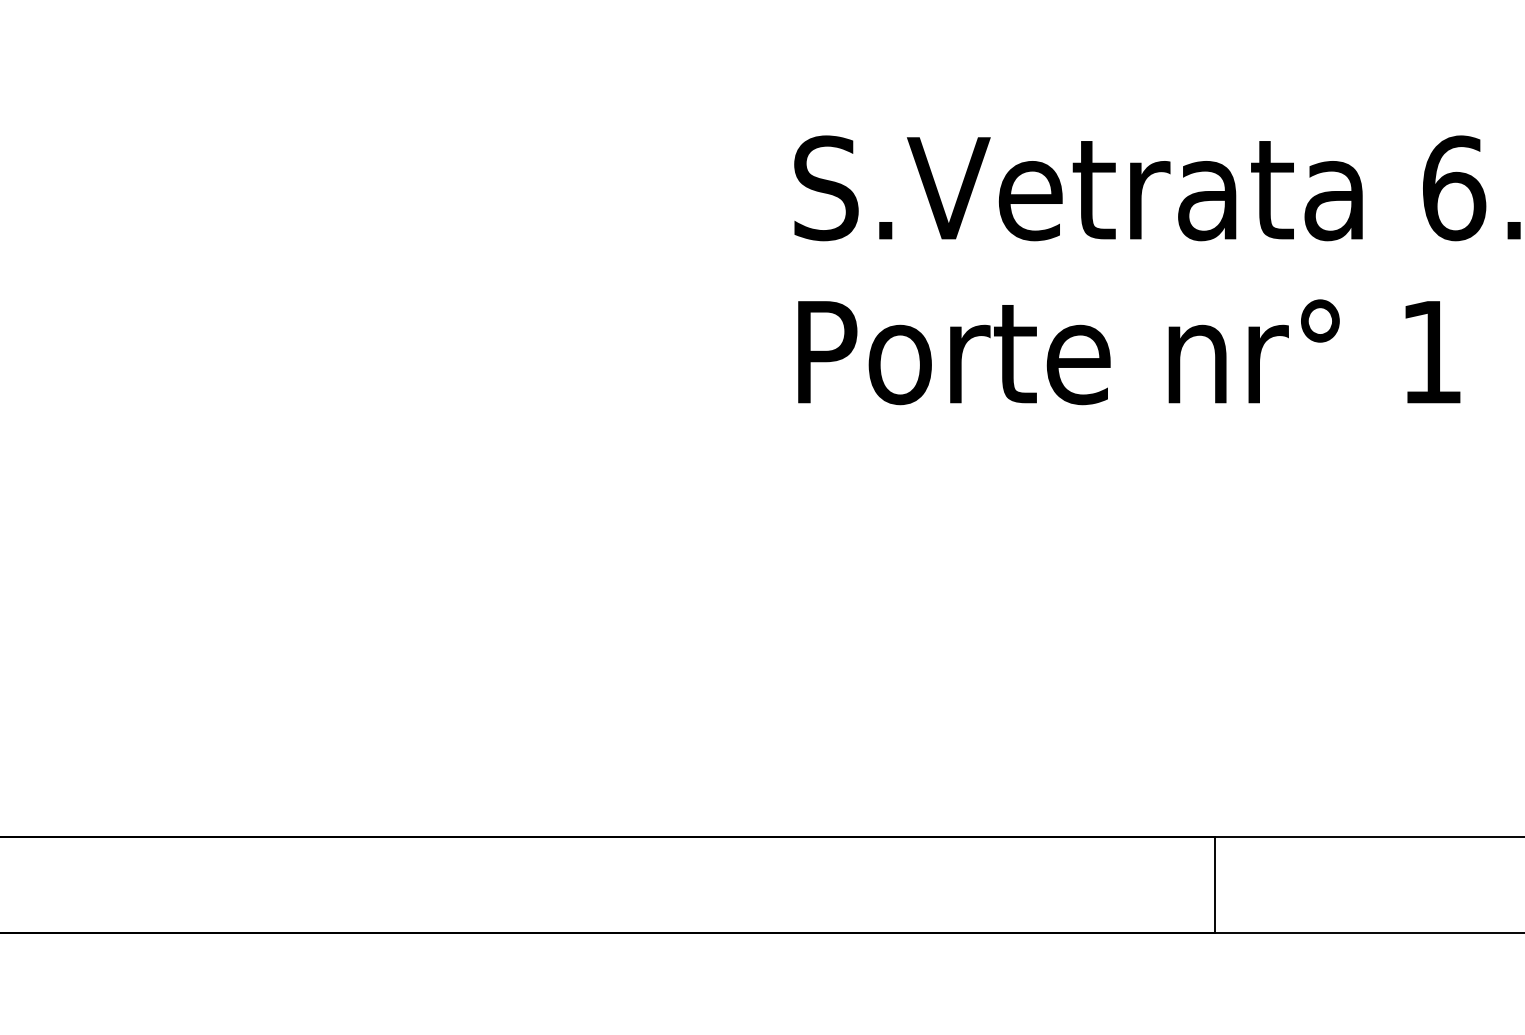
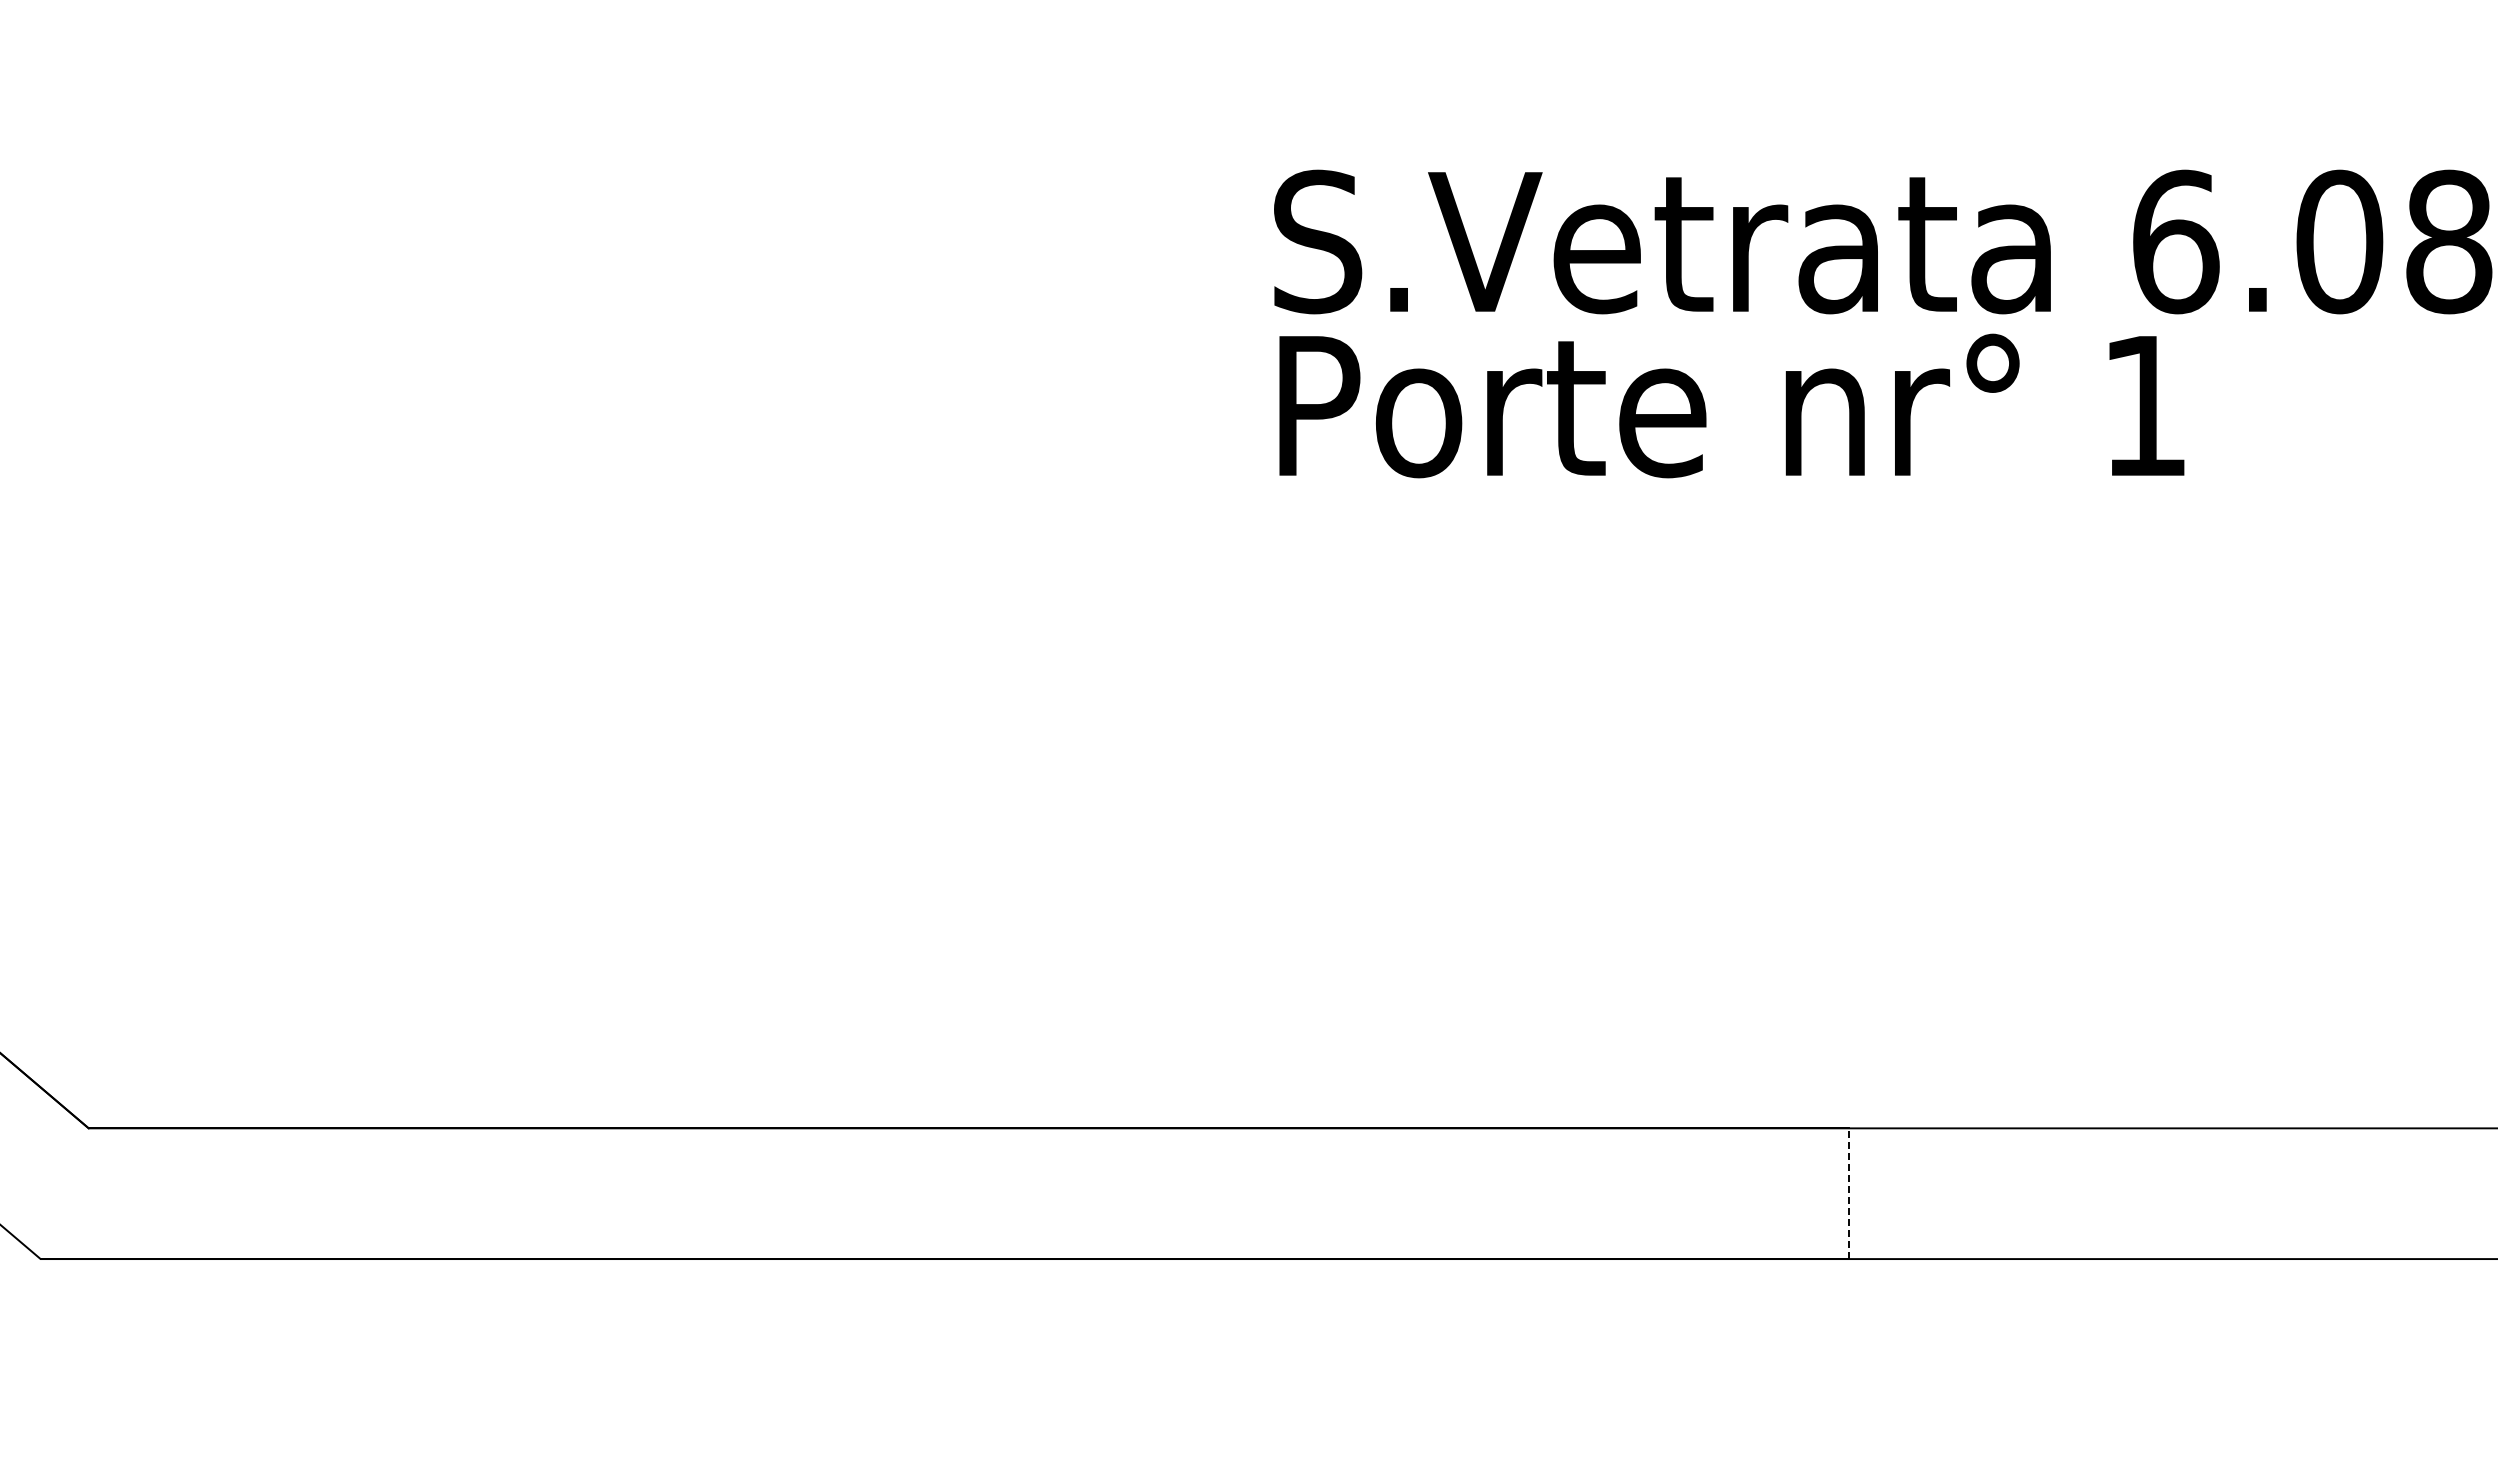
text: (1128, 351) -> (1731, 405), moved
line: (1214, 884) -> (1848, 1193), solid -> dashed

